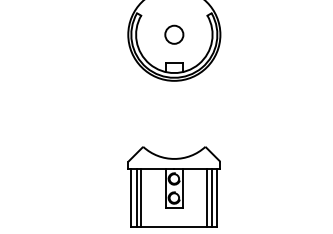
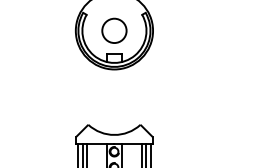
circle: (174, 34) -> (114, 30), size x1.6

